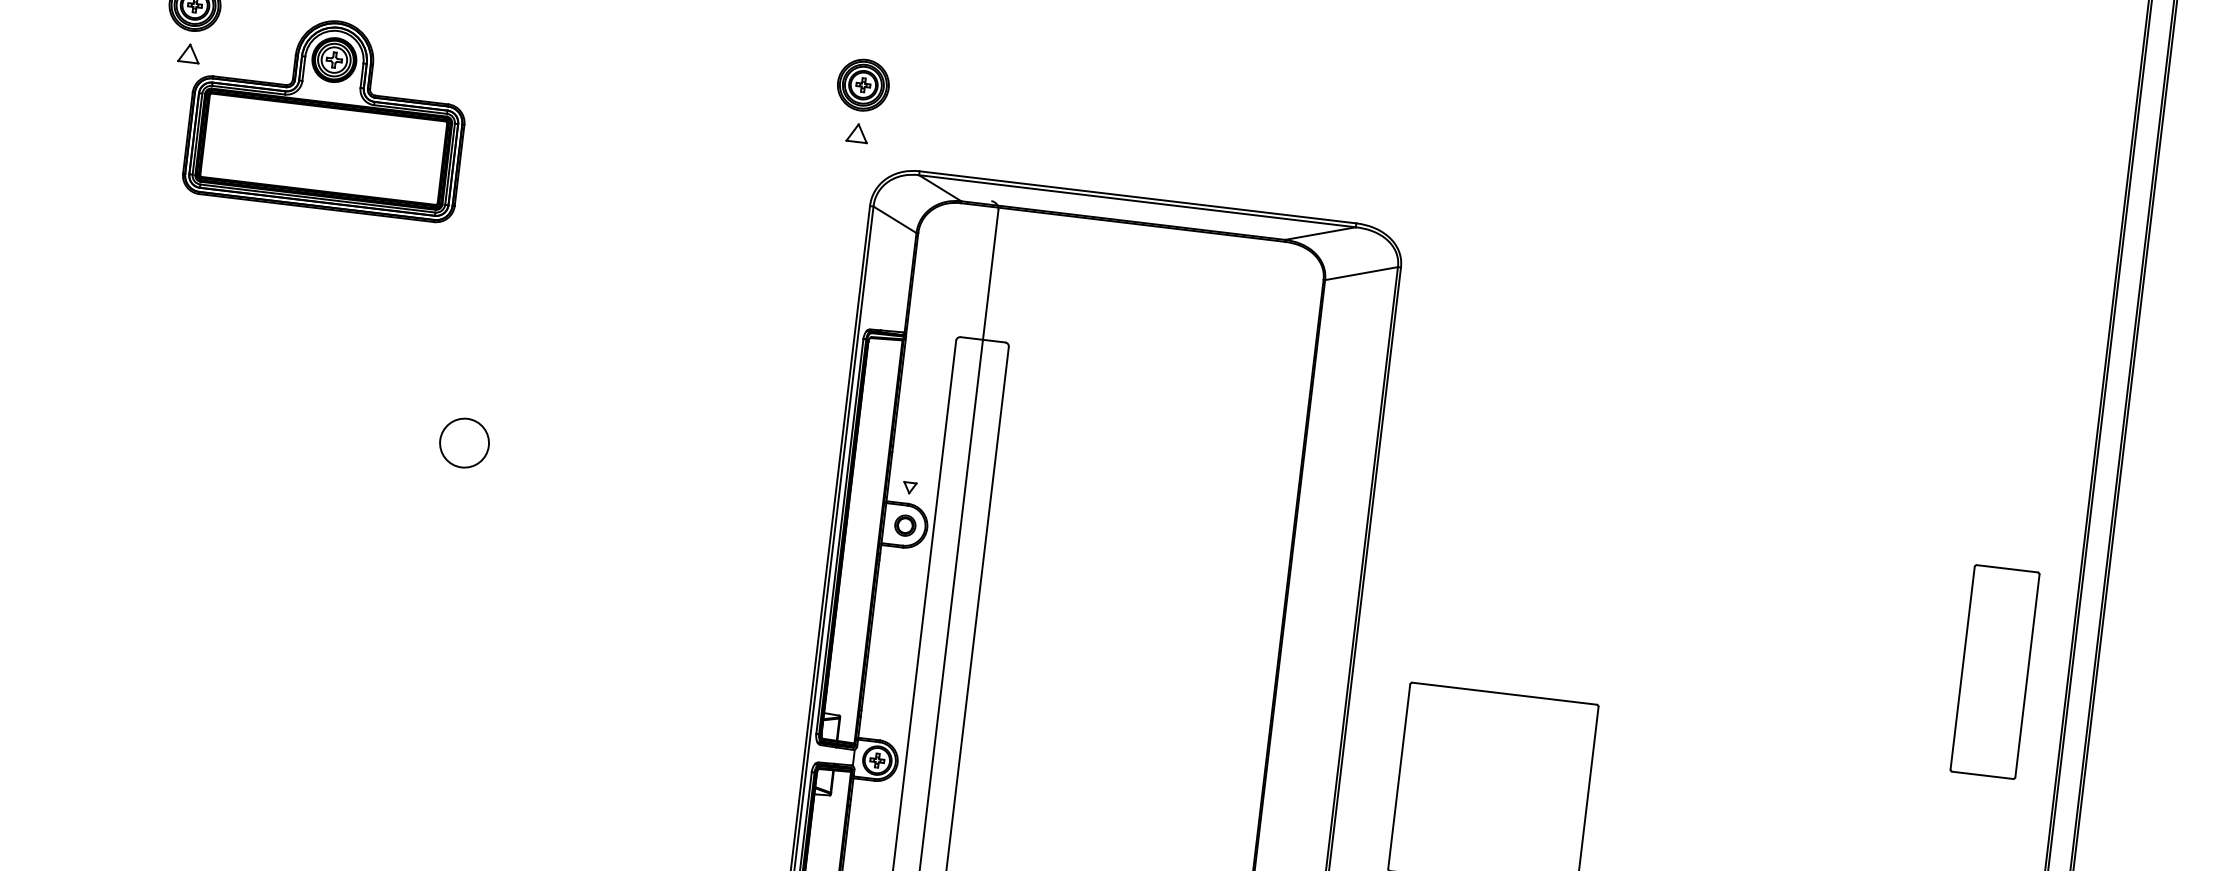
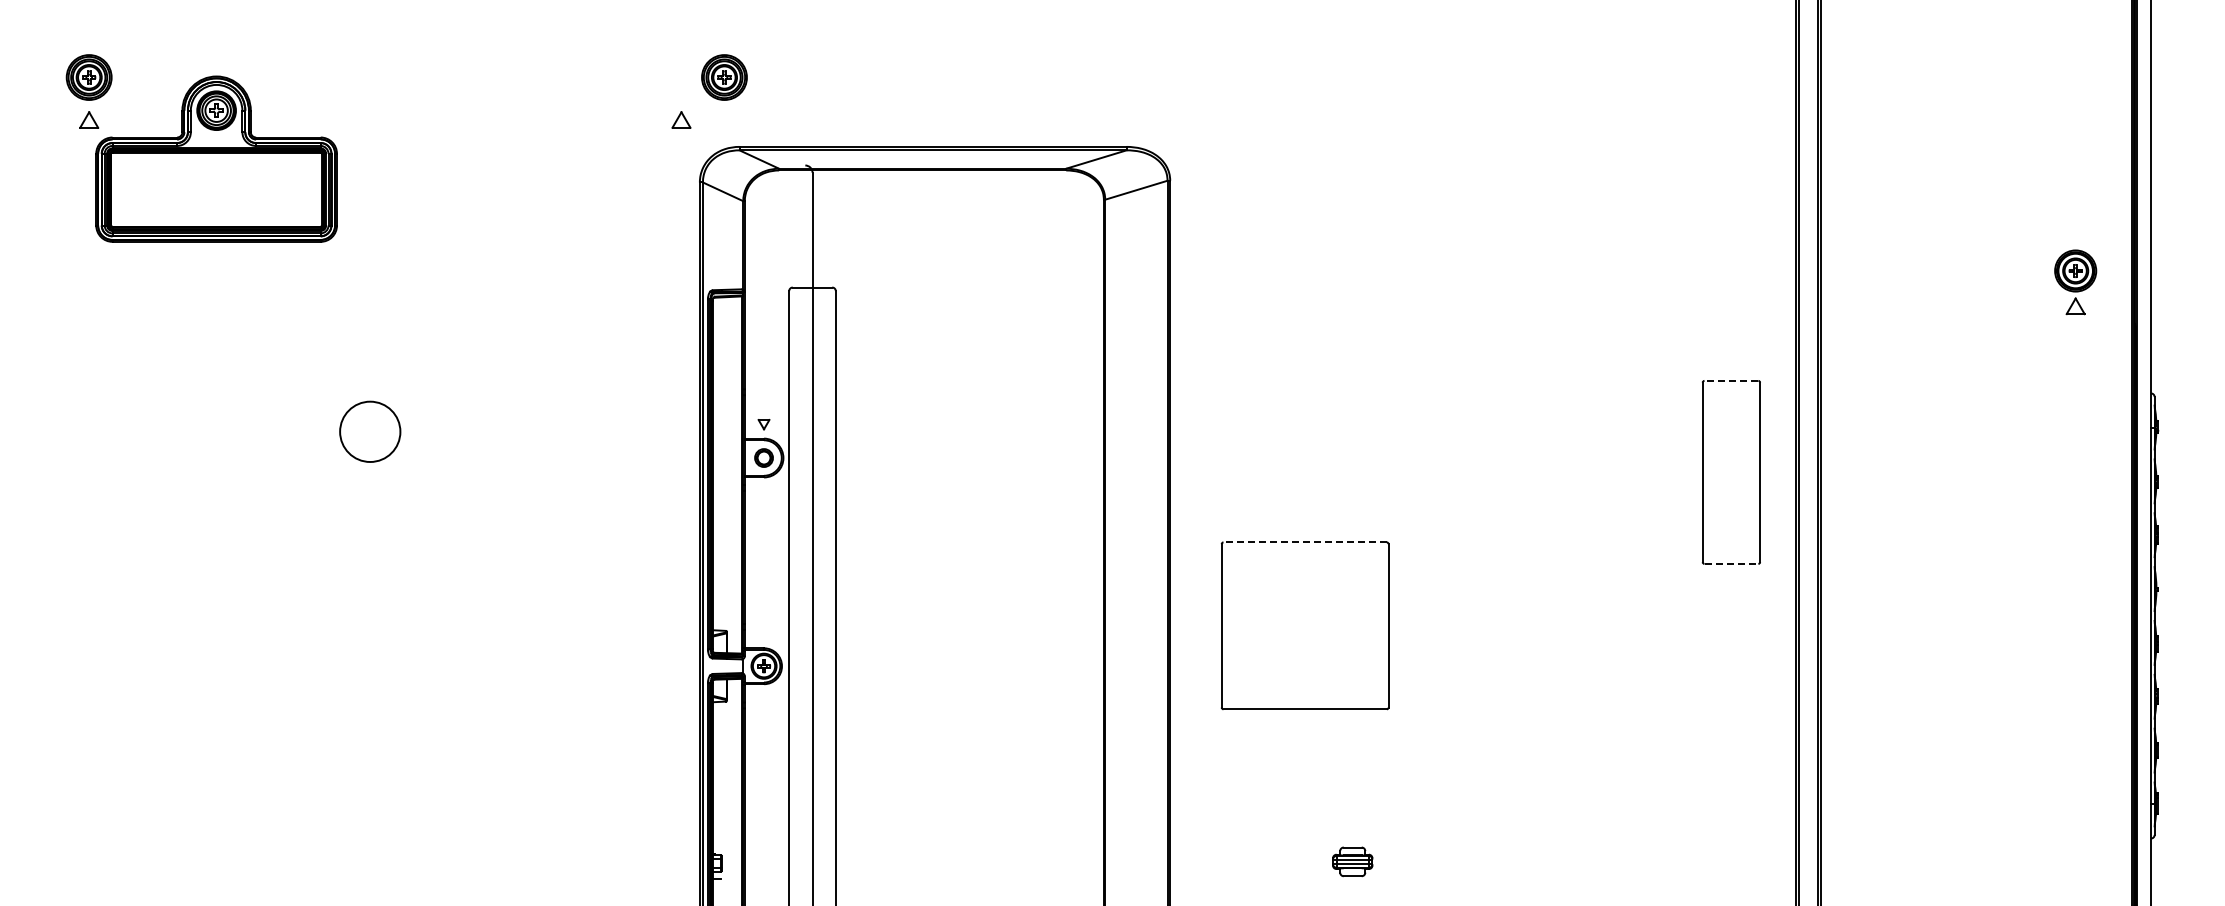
part: (863, 85) -> (724, 77), moved
circle: (463, 442) -> (369, 431), size x1.4
line: (2007, 568) -> (1731, 380), solid -> dashed
line: (1504, 693) -> (1305, 542), solid -> dashed
line: (1982, 774) -> (1731, 563), solid -> dashed

